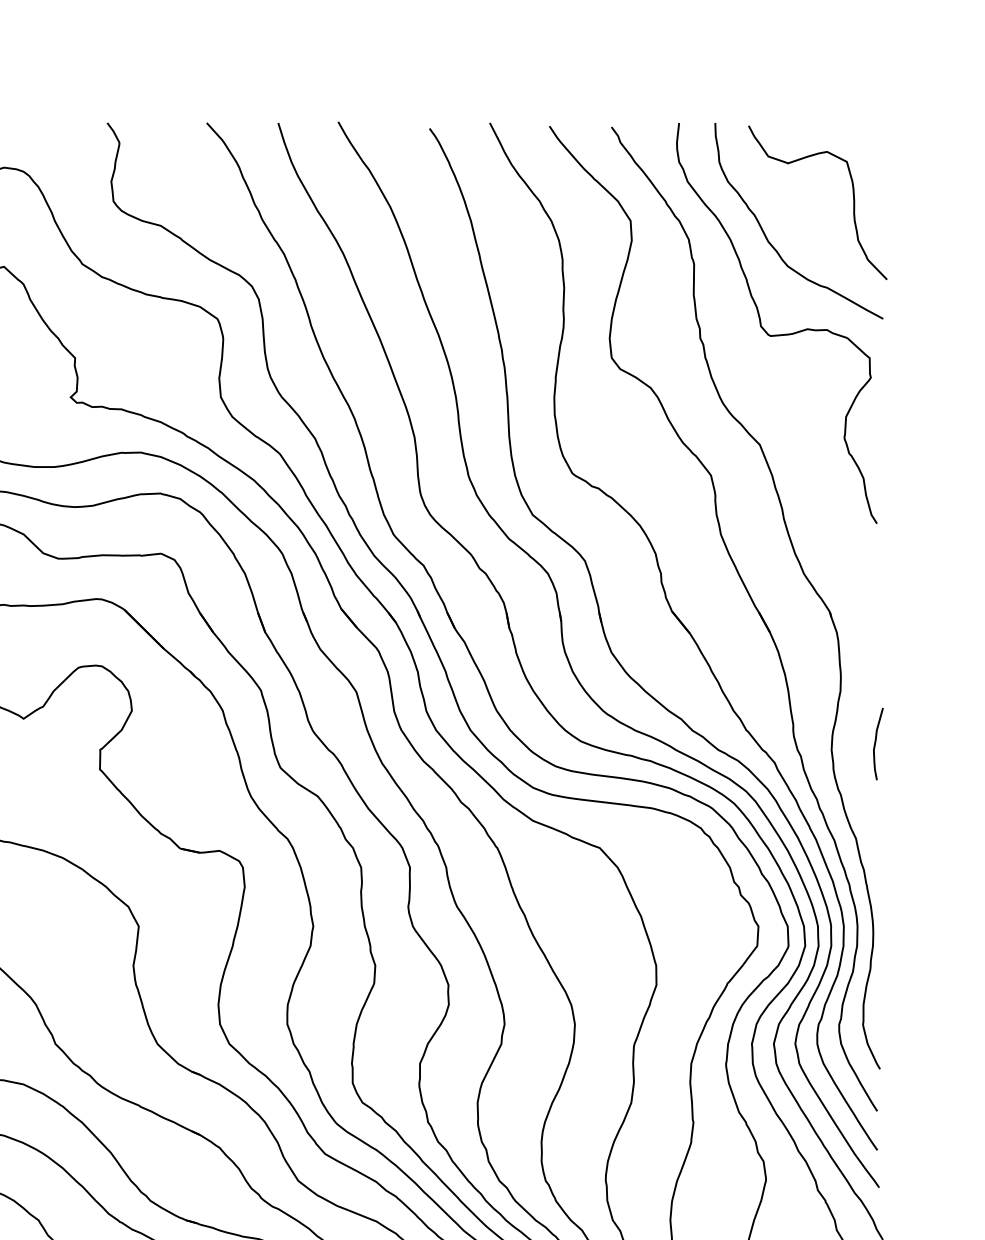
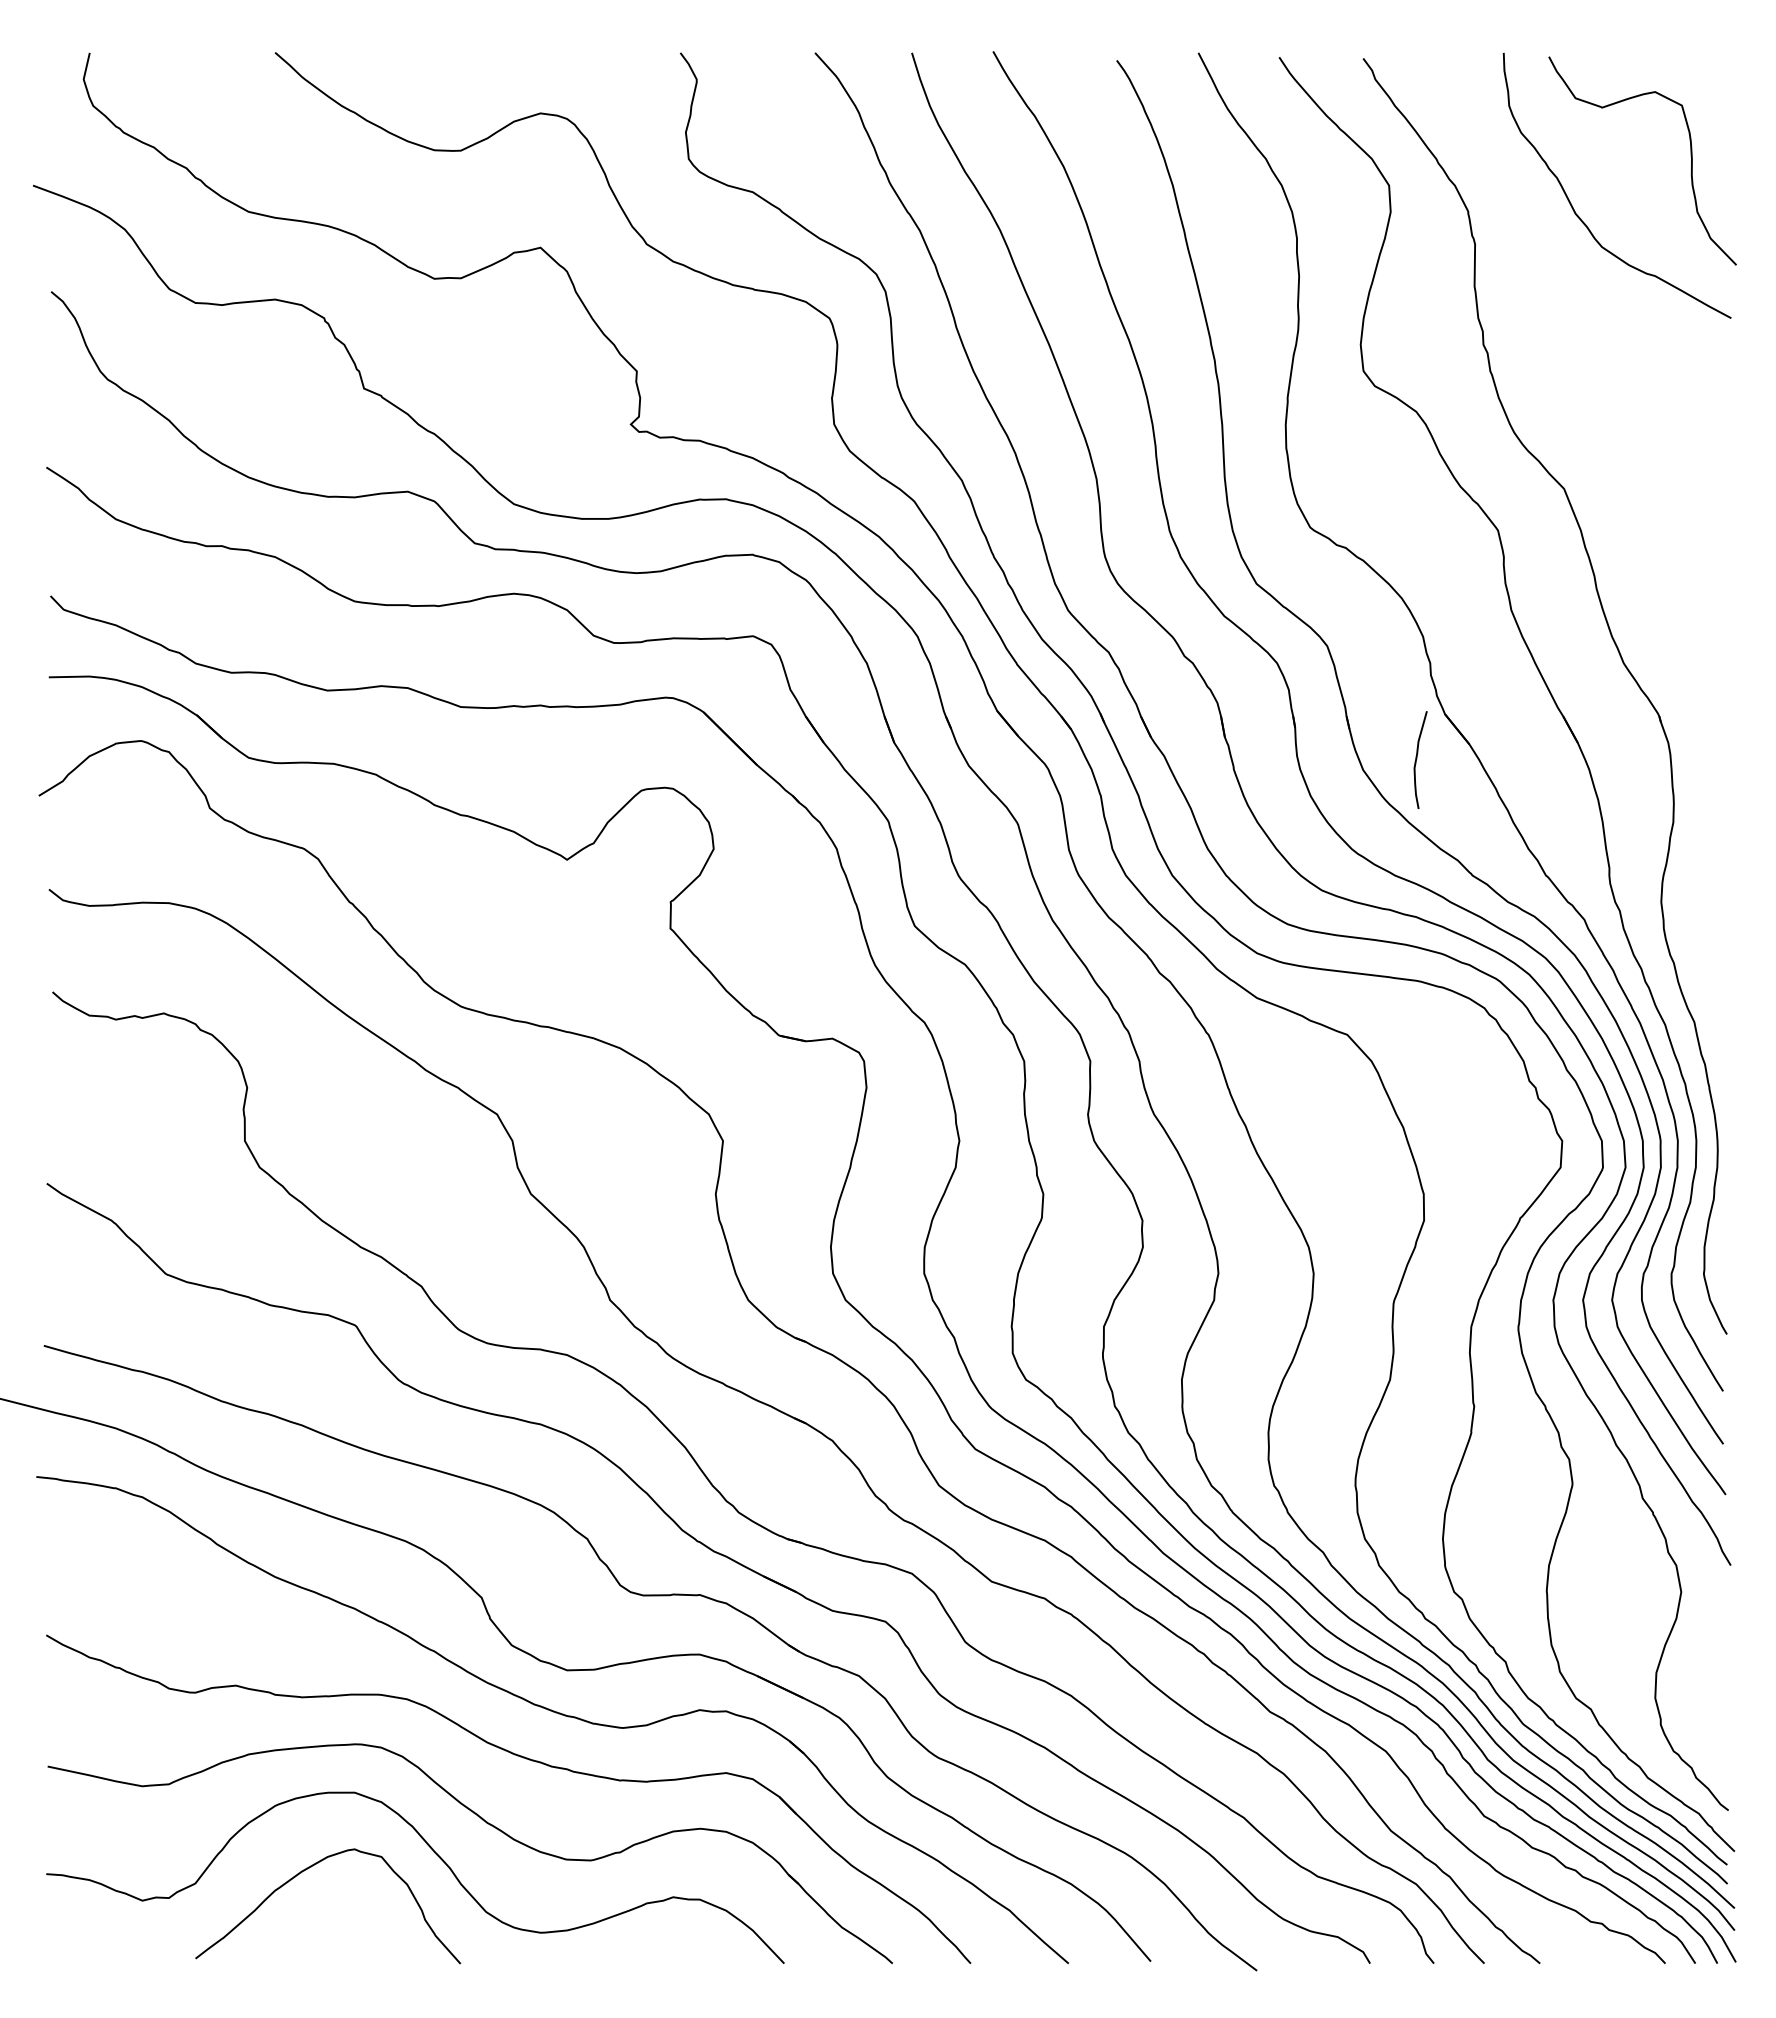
curve: (777, 334) -> (1587, 339), removed
curve: (876, 742) -> (1417, 758), moved

